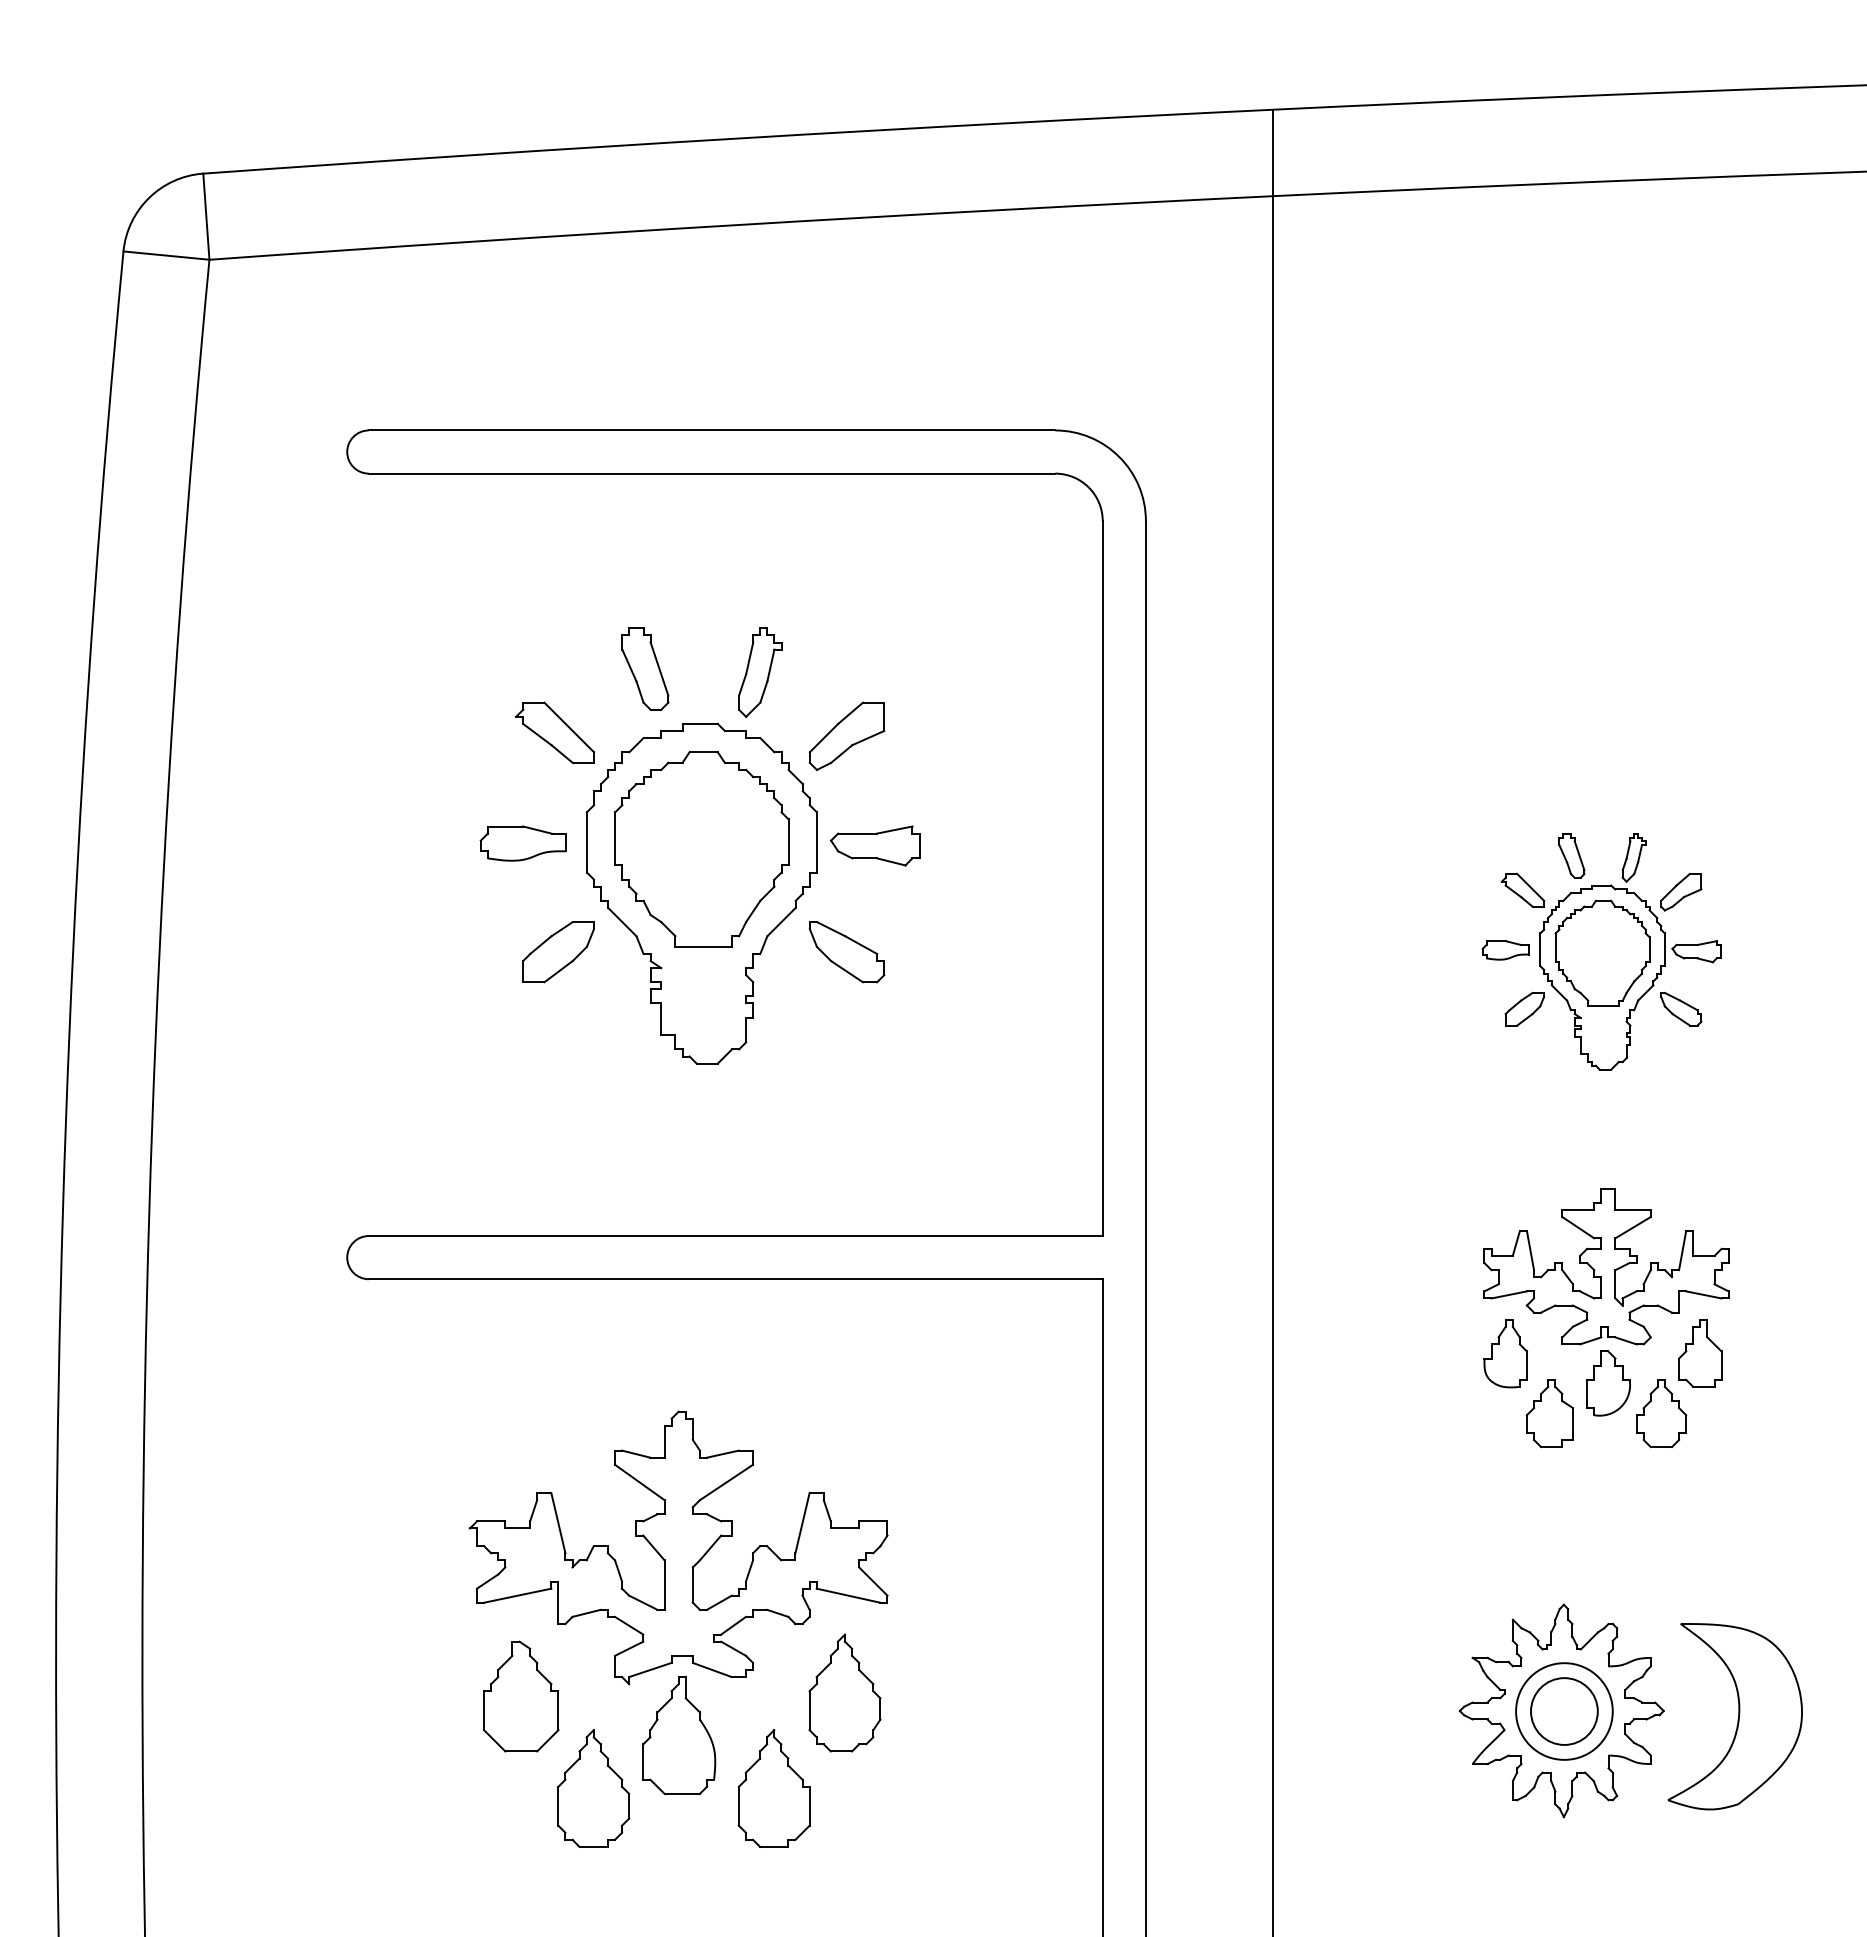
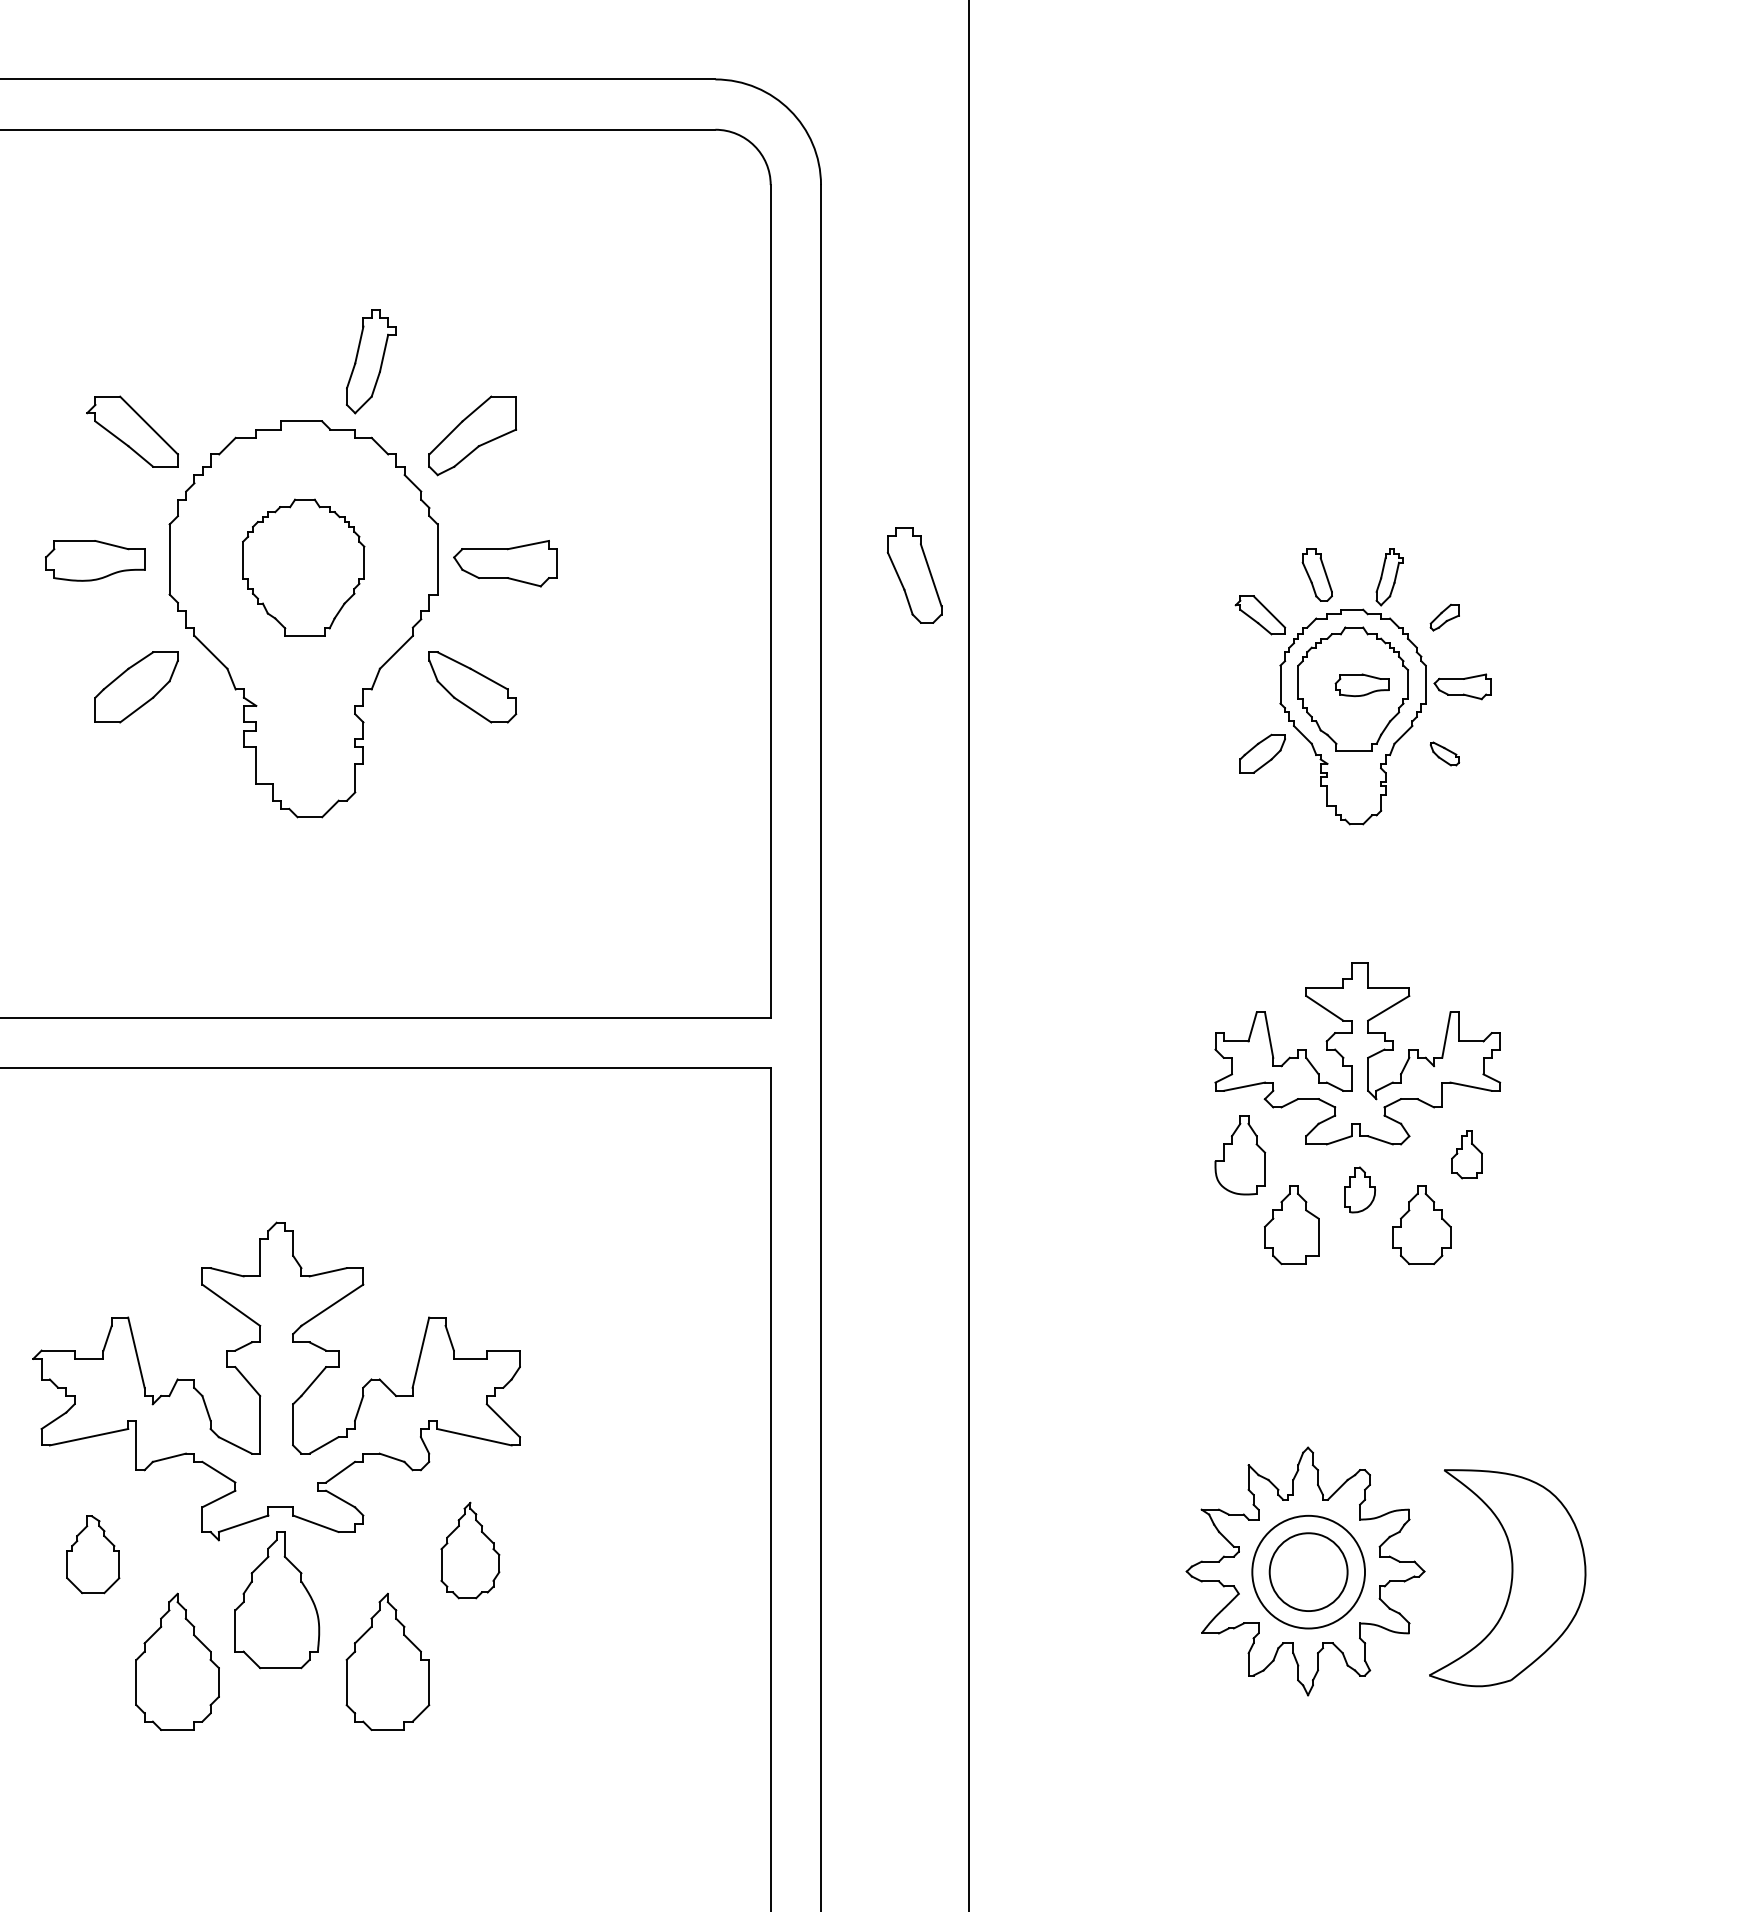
part: (645, 668) -> (914, 574), moved
part: (701, 849) -> (303, 567), size x0.6
part: (1681, 892) -> (1445, 617), size x0.6
part: (1505, 950) -> (1362, 685), moved
part: (1681, 1009) -> (1445, 754), size x0.6
part: (1700, 1353) -> (1467, 1154), size x0.6
part: (1608, 1383) -> (1360, 1189), size x0.6
part: (844, 1692) -> (469, 1549), size x0.7
part: (521, 1696) -> (93, 1554), size x0.6

